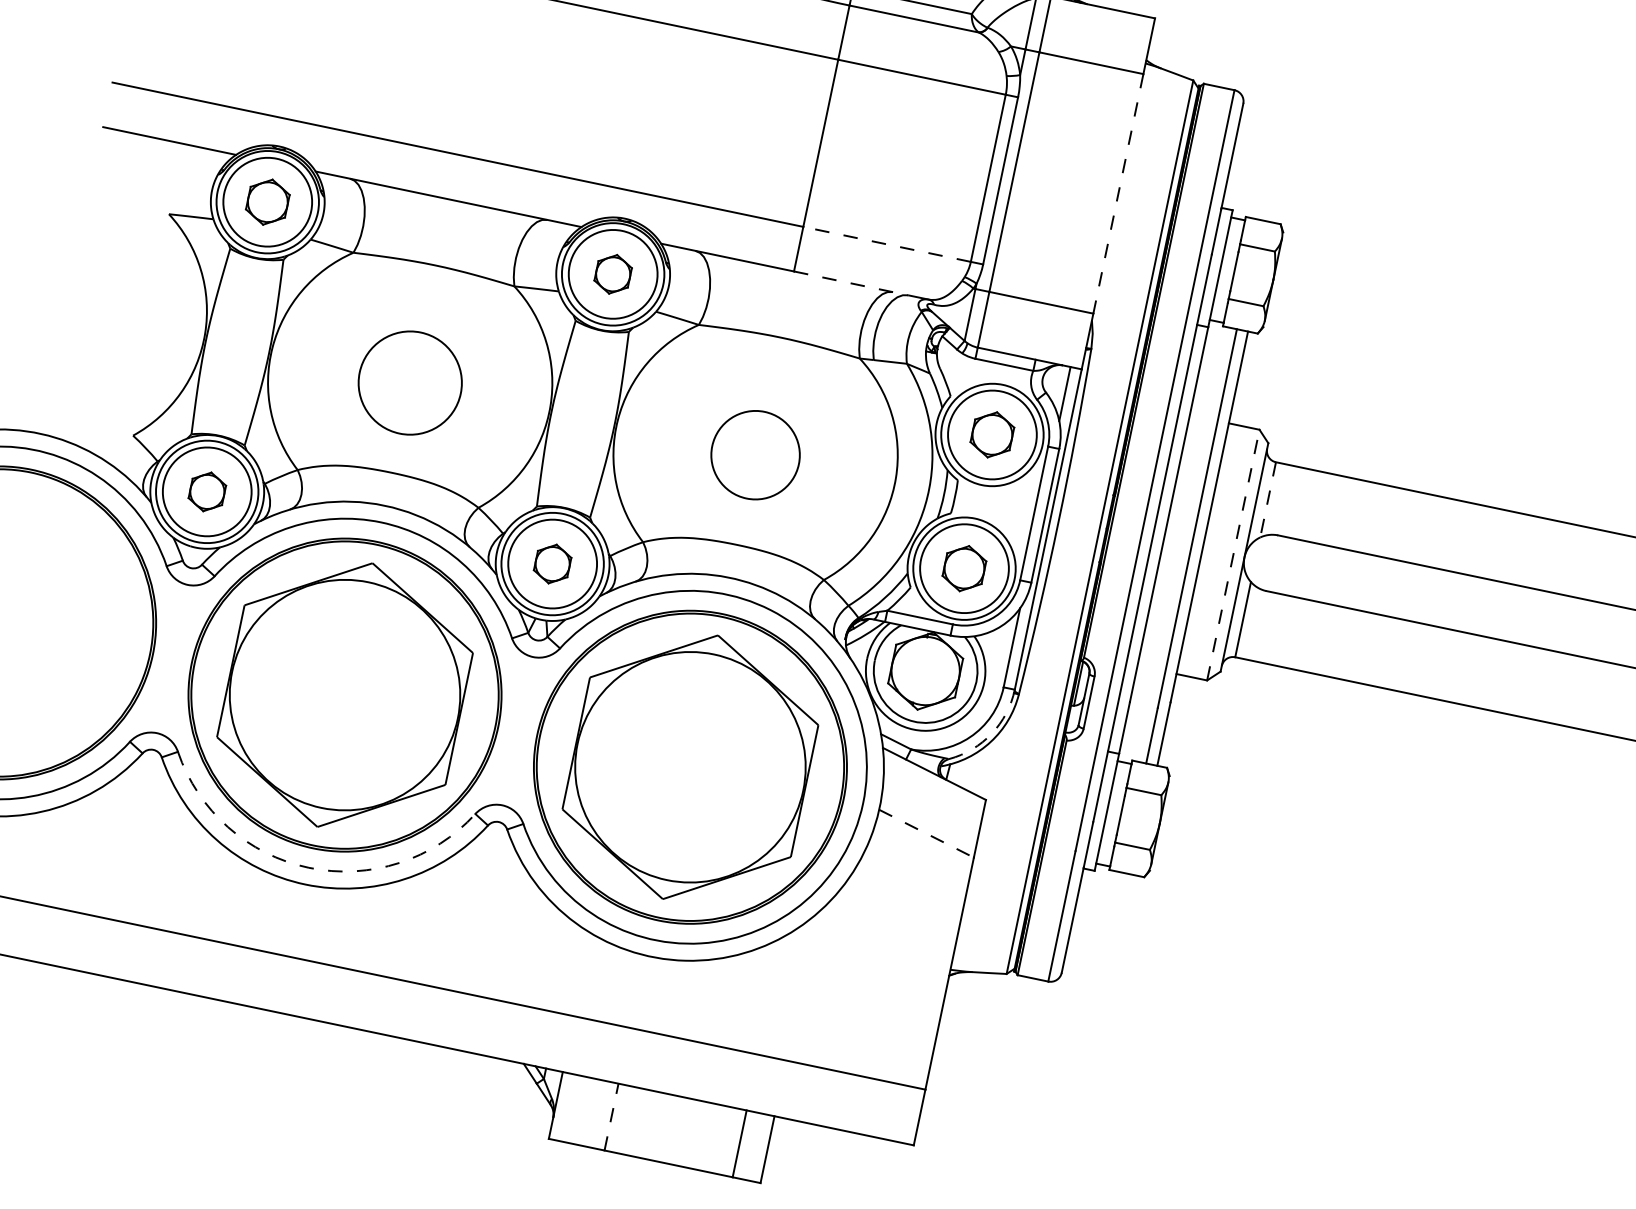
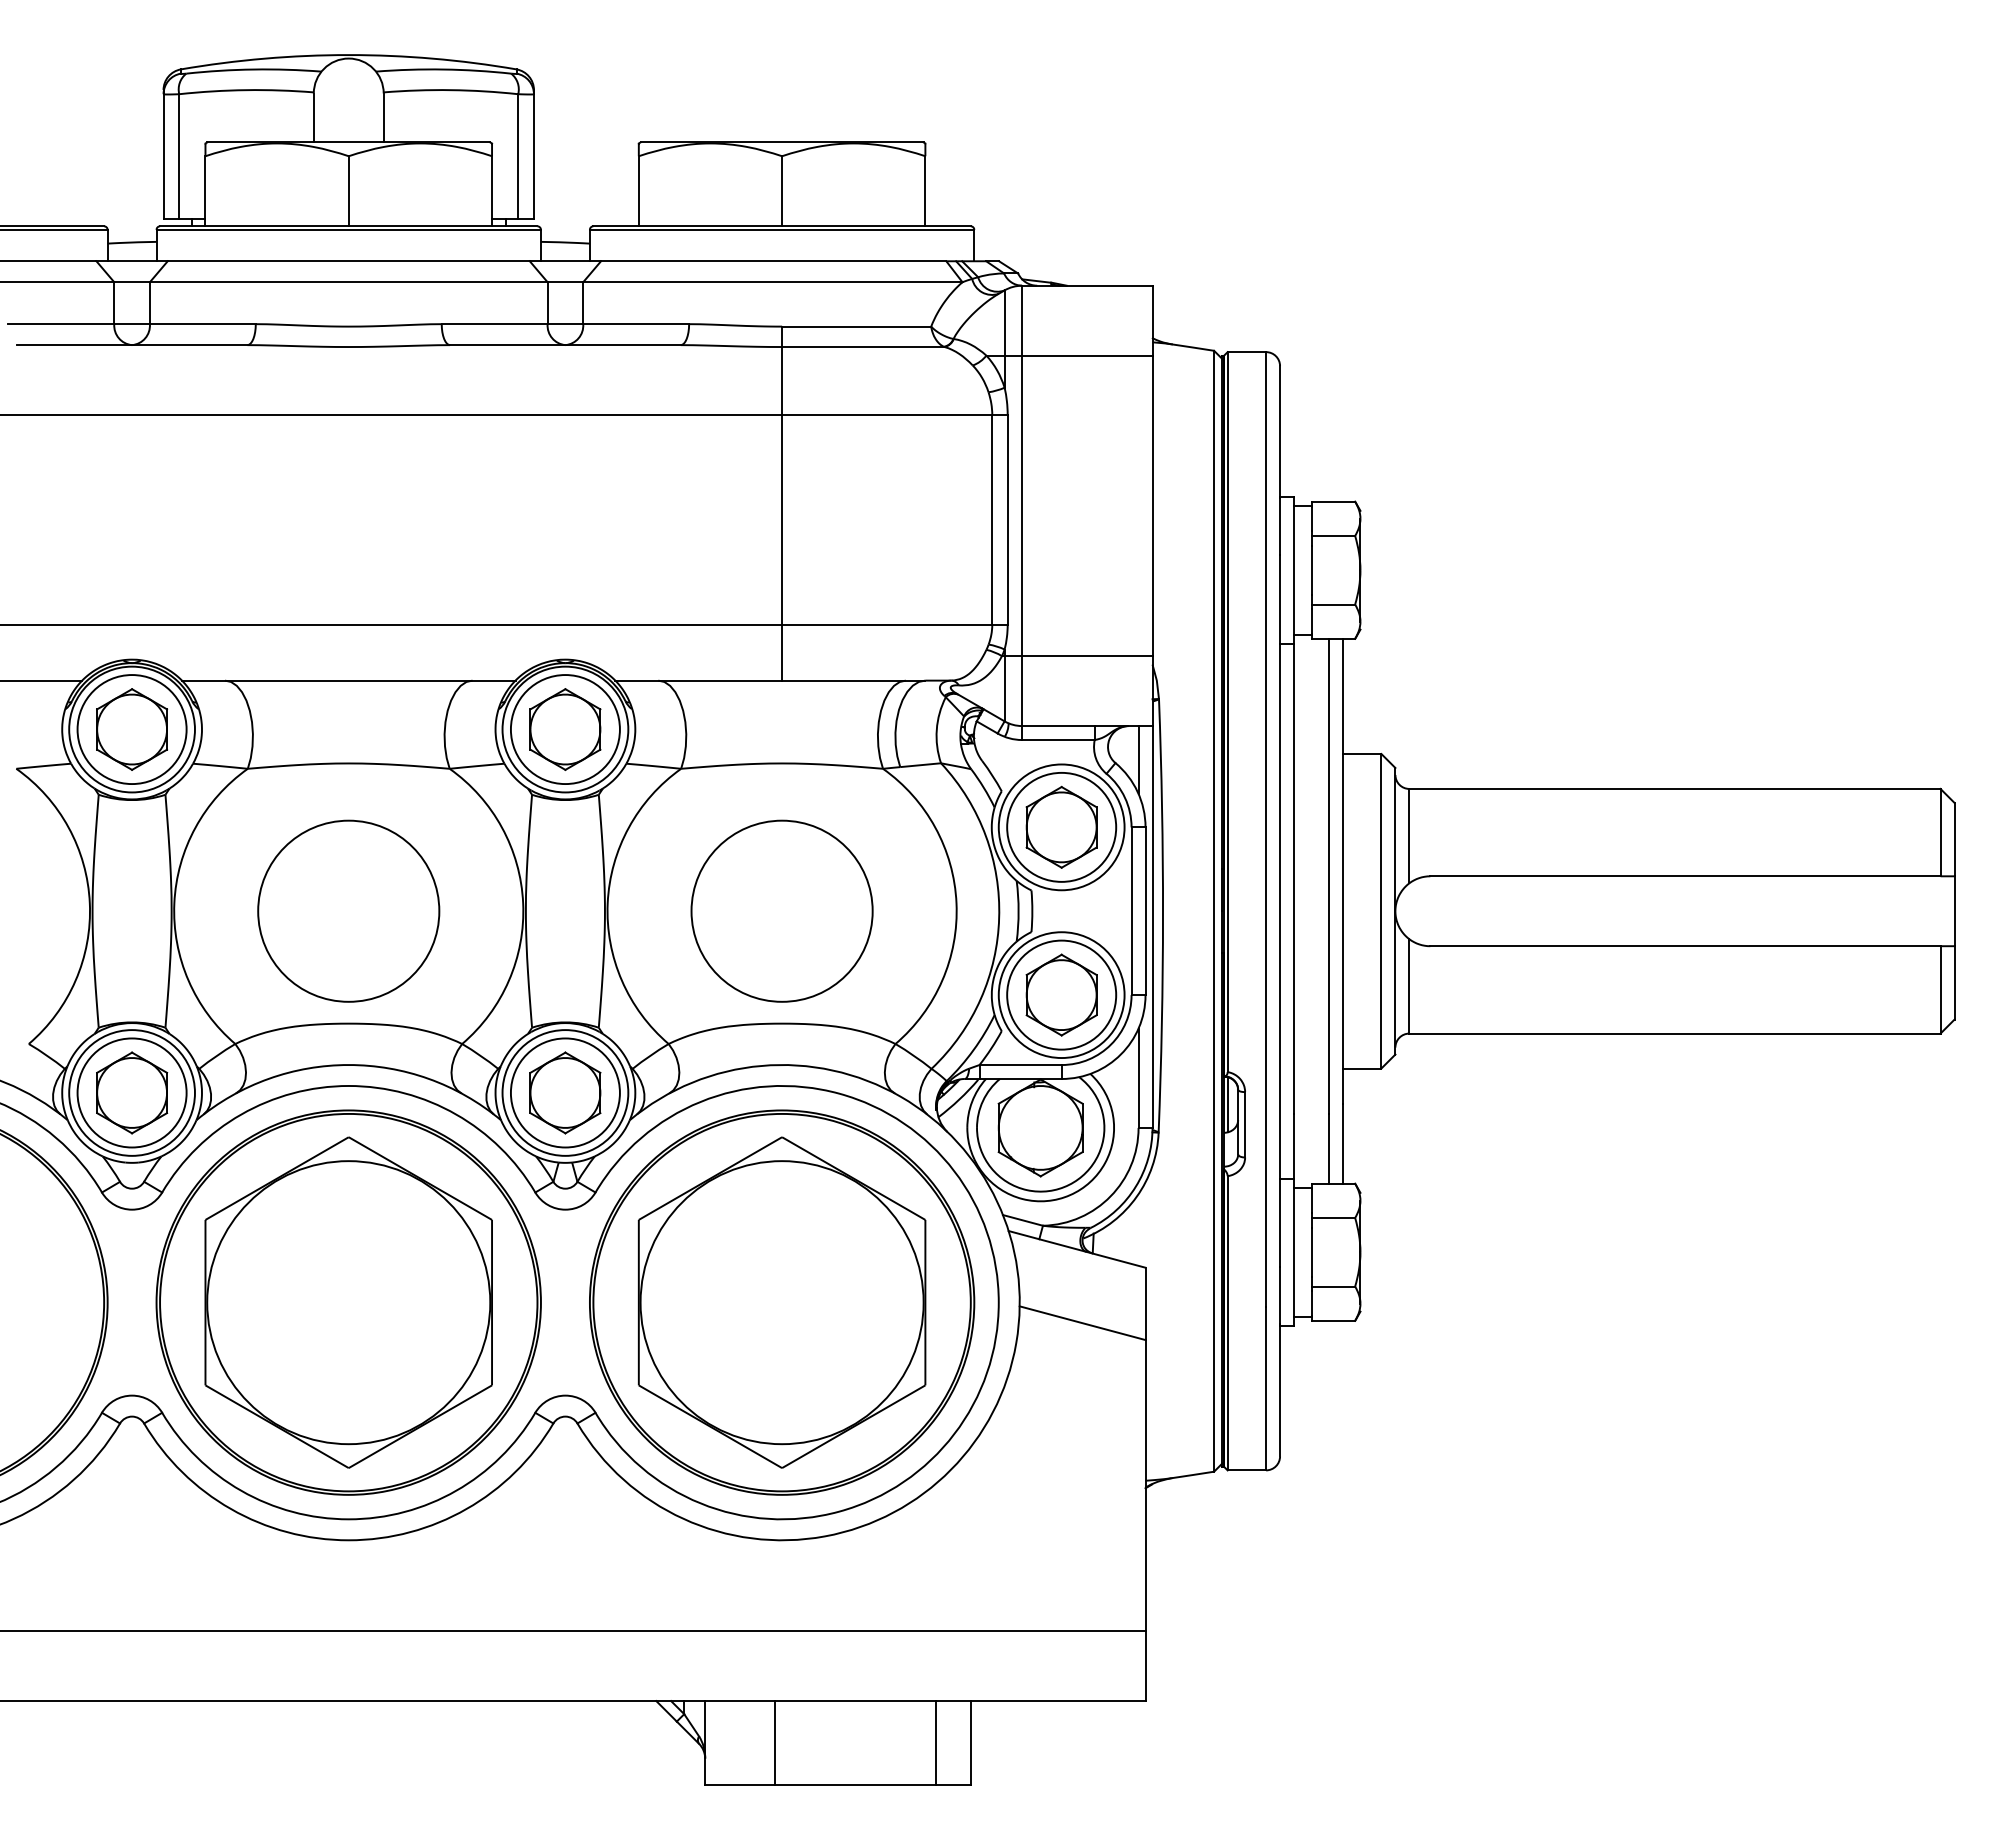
line: (1118, 194) -> (1152, 506), dashed -> solid
part: (268, 202) -> (132, 729), size x1.43
line: (886, 244) -> (886, 624), dashed -> solid
part: (613, 274) -> (565, 729), size x1.67
line: (850, 283) -> (853, 680), dashed -> solid
circle: (410, 382) -> (348, 910), size x1.43
part: (992, 434) -> (1061, 826), size x1.43
circle: (755, 454) -> (781, 910), size x1.67
part: (207, 491) -> (132, 1092), size x1.67
line: (1268, 500) -> (1409, 836), dashed -> solid
line: (1233, 554) -> (1381, 910), dashed -> solid
part: (552, 563) -> (565, 1092), size x1.67
part: (964, 568) -> (1061, 994), size x1.43
arc: (991, 733) -> (1135, 1186), dashed -> solid
line: (927, 834) -> (1083, 1323), dashed -> solid
arc: (308, 867) -> (348, 1519), dashed -> solid
line: (611, 1116) -> (775, 1742), dashed -> solid

